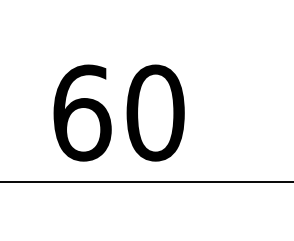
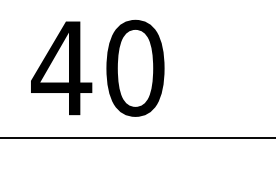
text: (81, 112) -> (61, 67), 60 -> 40

